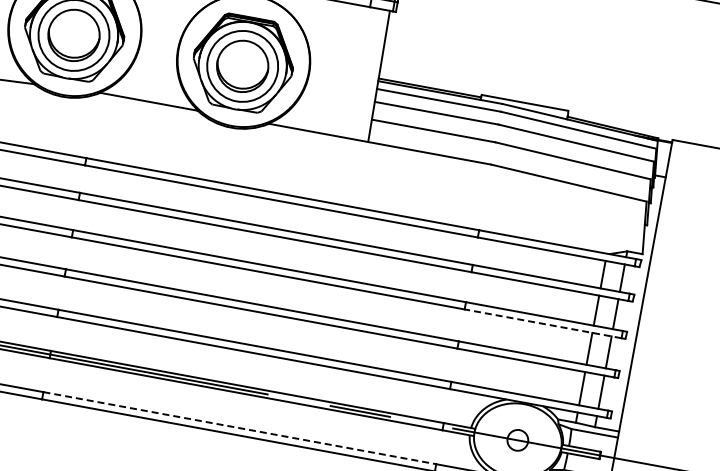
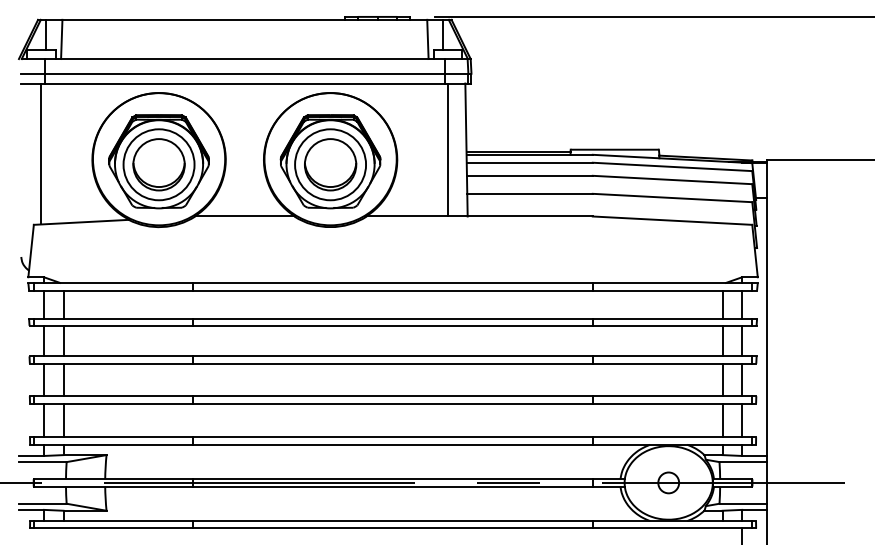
line: (361, 72) -> (448, 149), added
line: (543, 323) -> (672, 363), dashed -> solid
line: (240, 428) -> (393, 521), dashed -> solid

